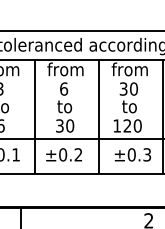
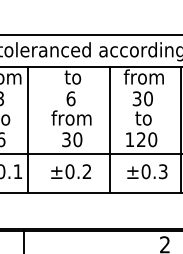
text: (65, 69) -> (72, 77), from -> to
text: (64, 106) -> (71, 118), to -> from
line: (34, 116) -> (27, 129), moved

